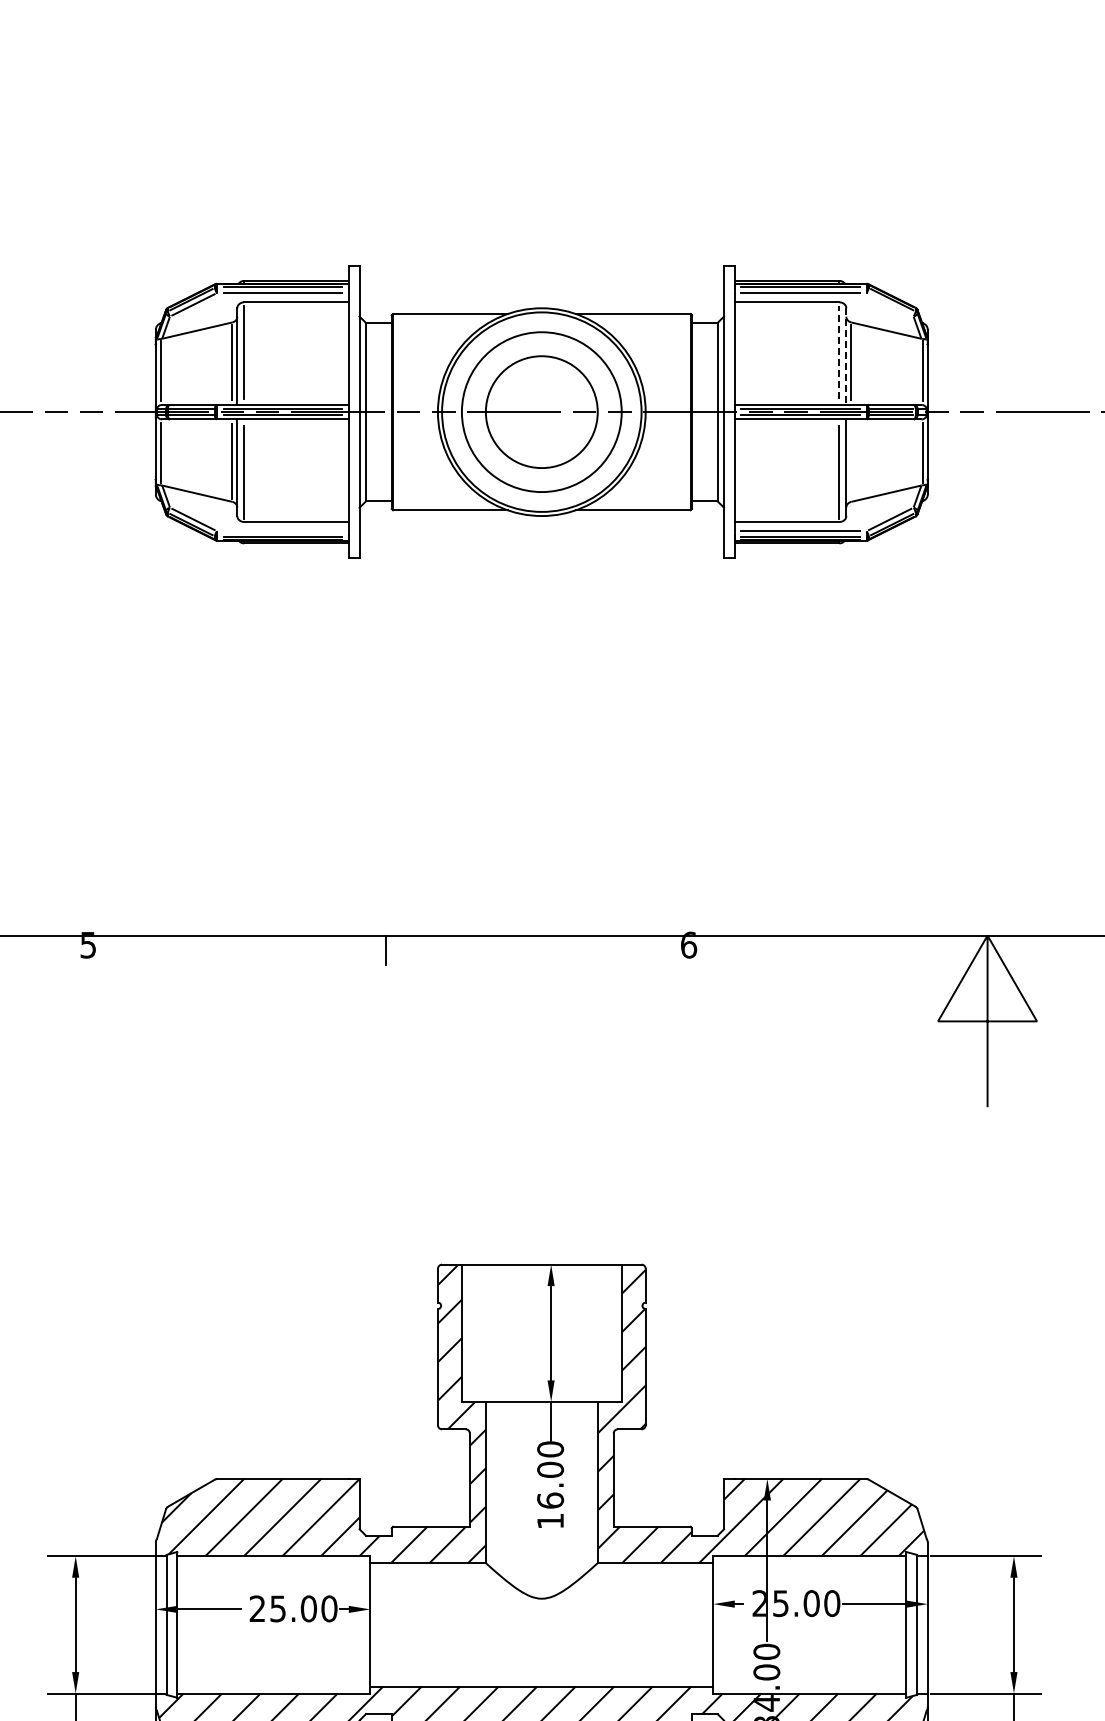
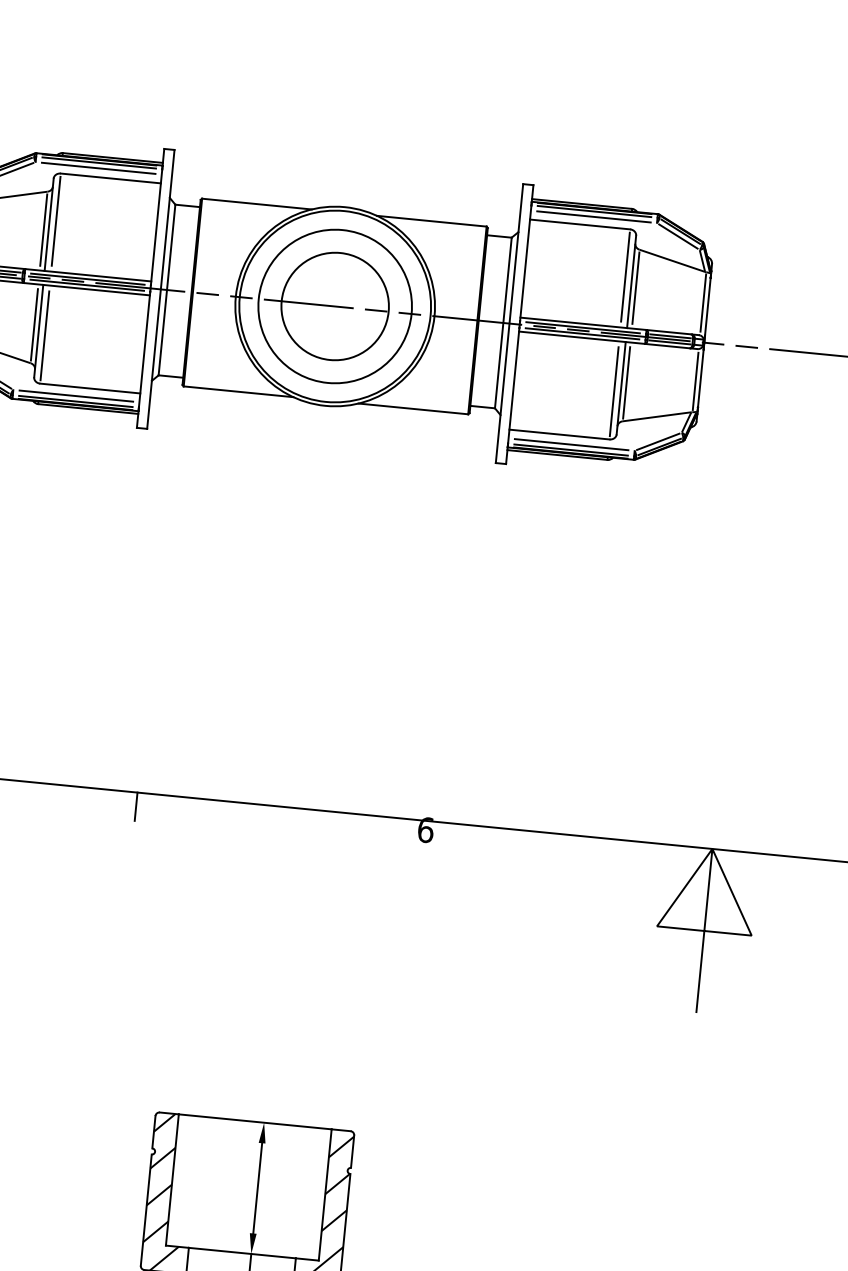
line: (890, 304) -> (678, 236), added
line: (839, 351) -> (625, 276), dashed -> solid
line: (846, 357) -> (631, 282), dashed -> solid
line: (851, 461) -> (626, 382), added
line: (282, 531) -> (75, 396), added

